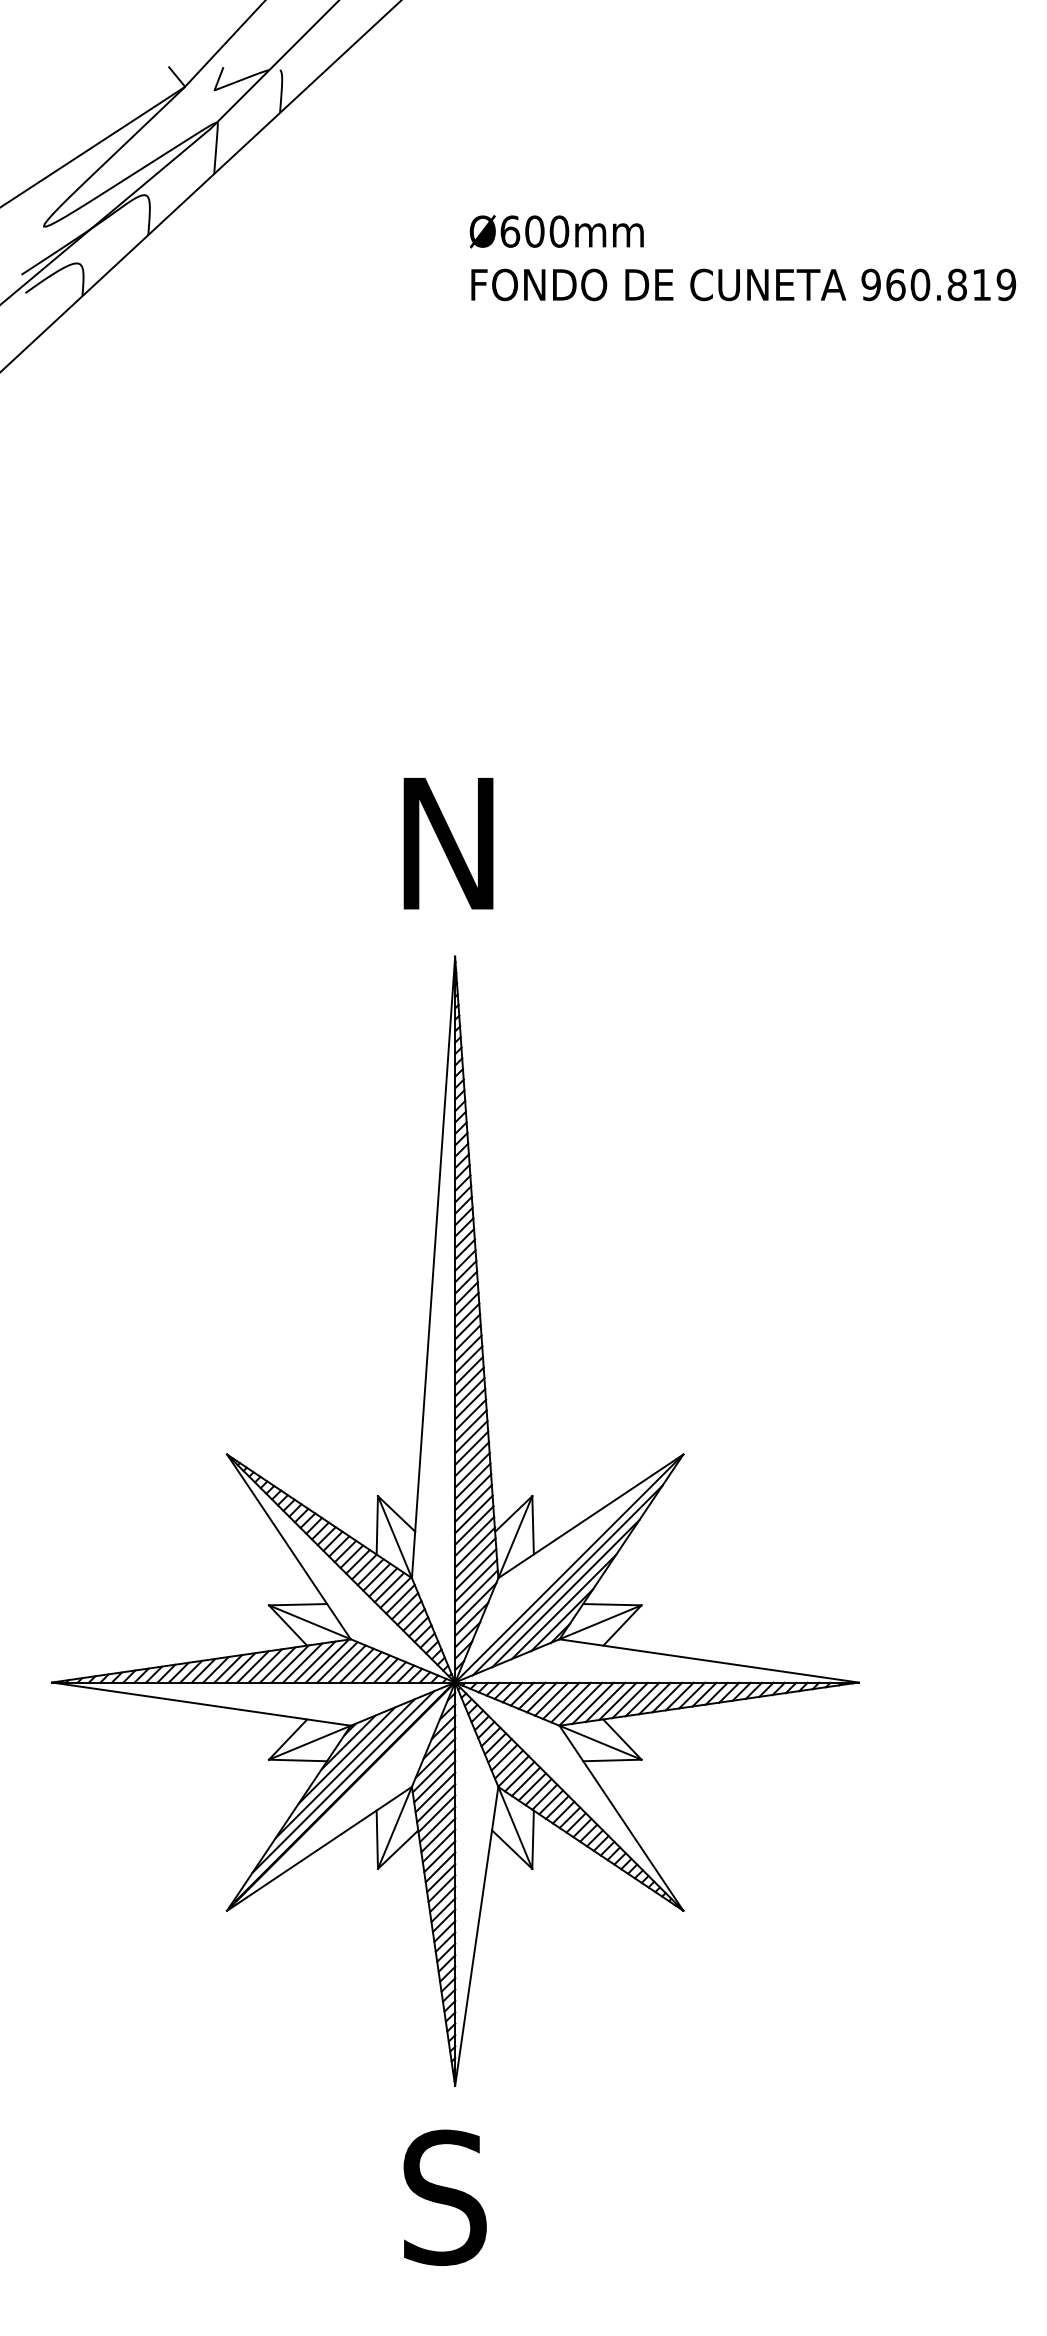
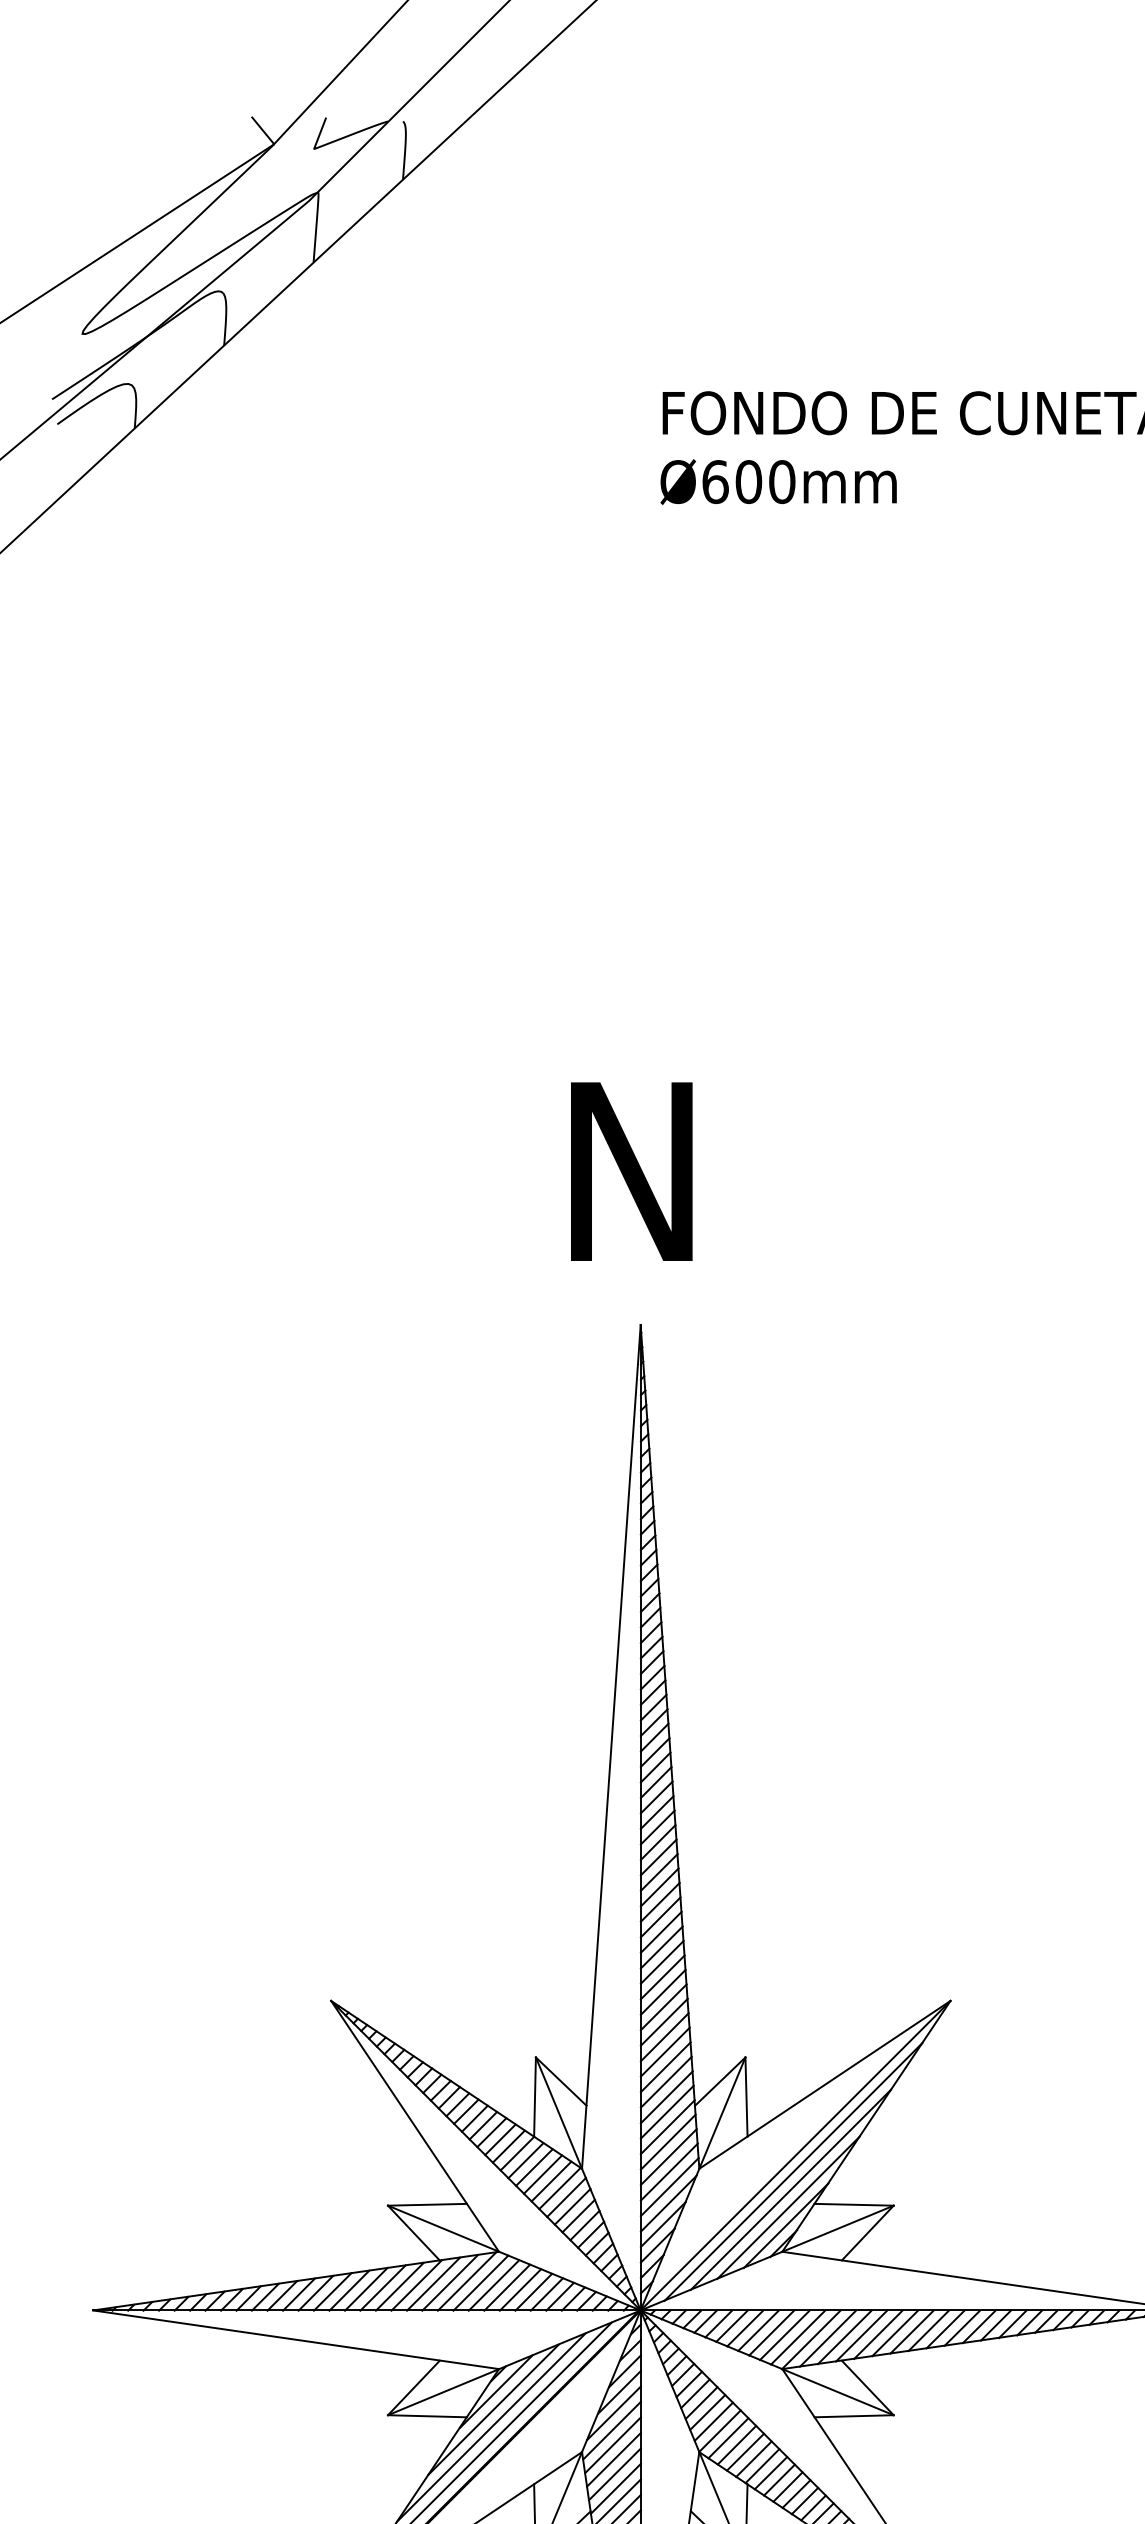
text: (556, 231) -> (778, 481), moved

